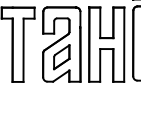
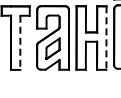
line: (124, 45) -> (106, 38), solid -> dashed
line: (23, 51) -> (20, 43), solid -> dashed

